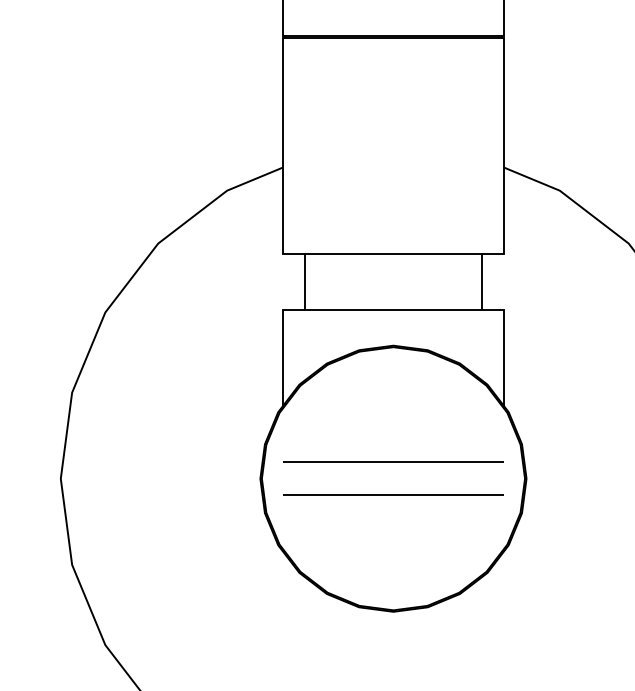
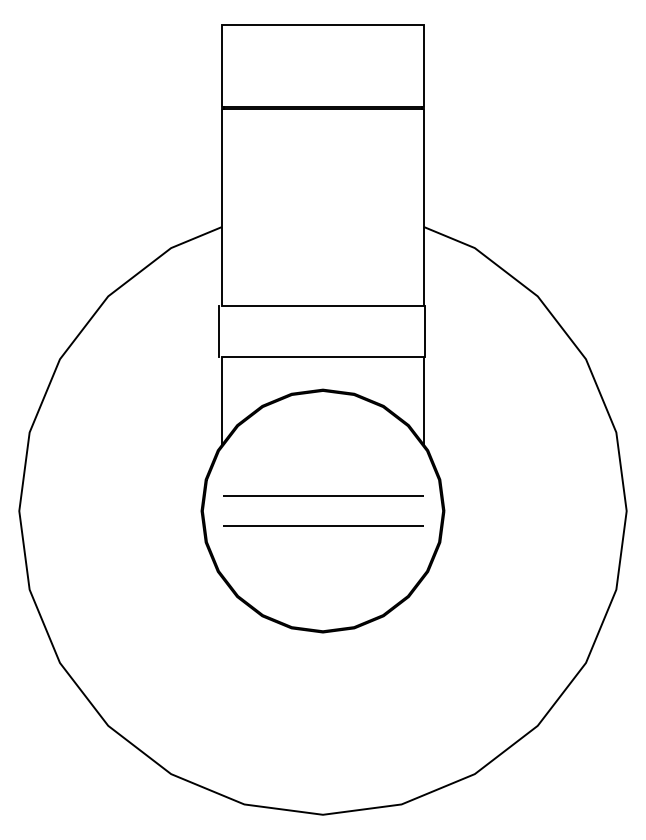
line: (305, 282) -> (219, 331), moved
line: (481, 282) -> (424, 331), moved

